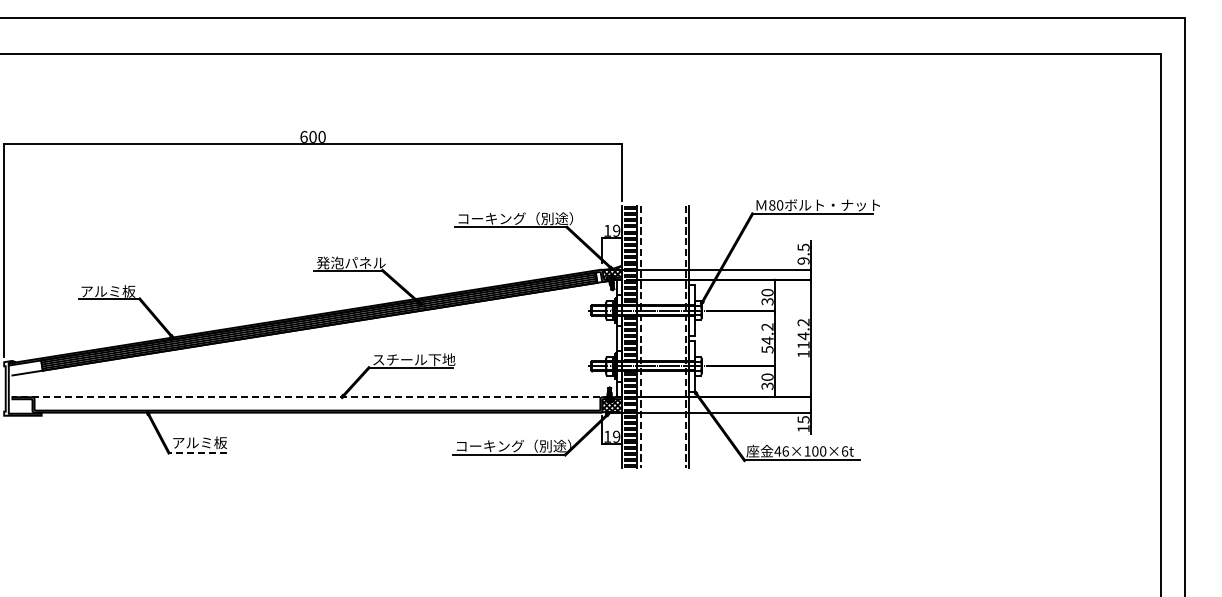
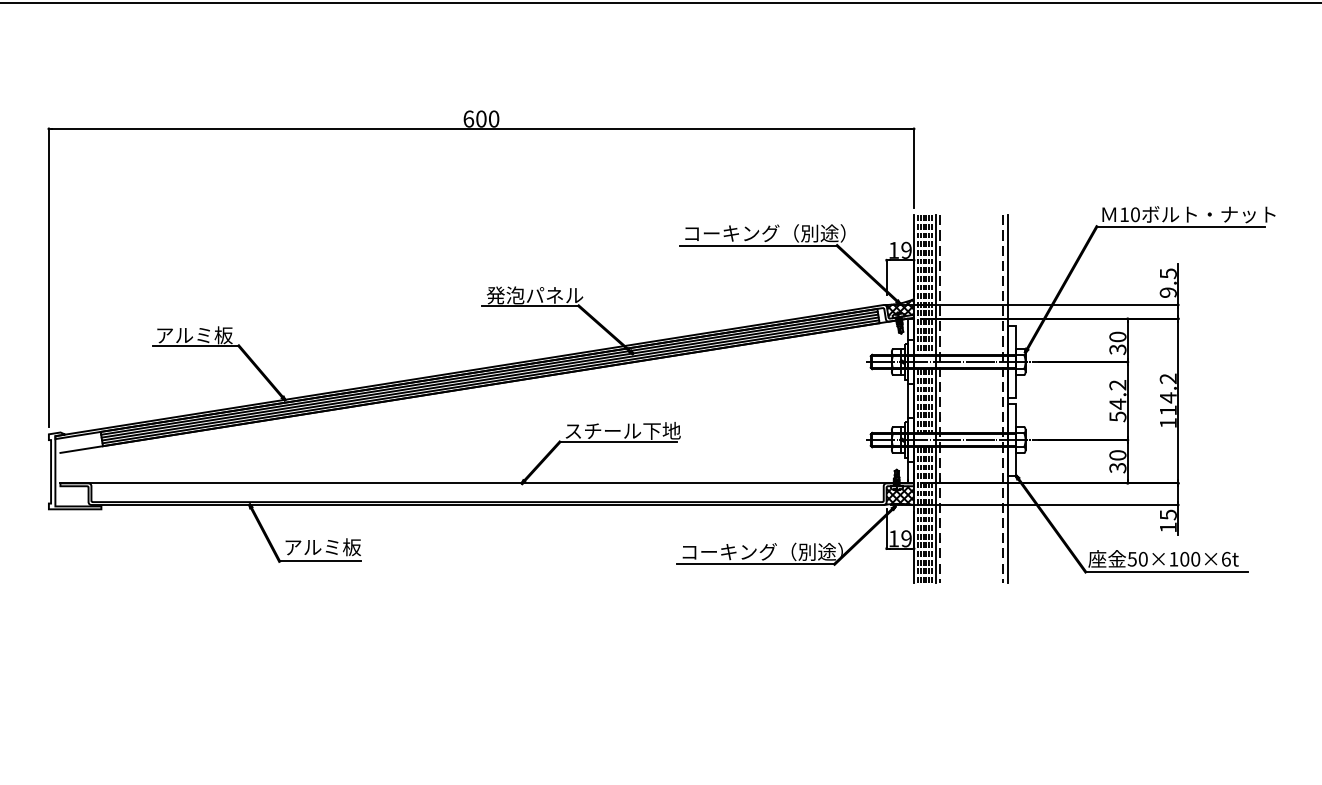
text: (772, 205) -> (1124, 214), 80 -> 10
line: (317, 397) -> (487, 483), dashed -> solid
text: (781, 451) -> (1137, 559), 46×100×6t -> 50×100×6t
line: (197, 452) -> (319, 560), dashed -> solid

